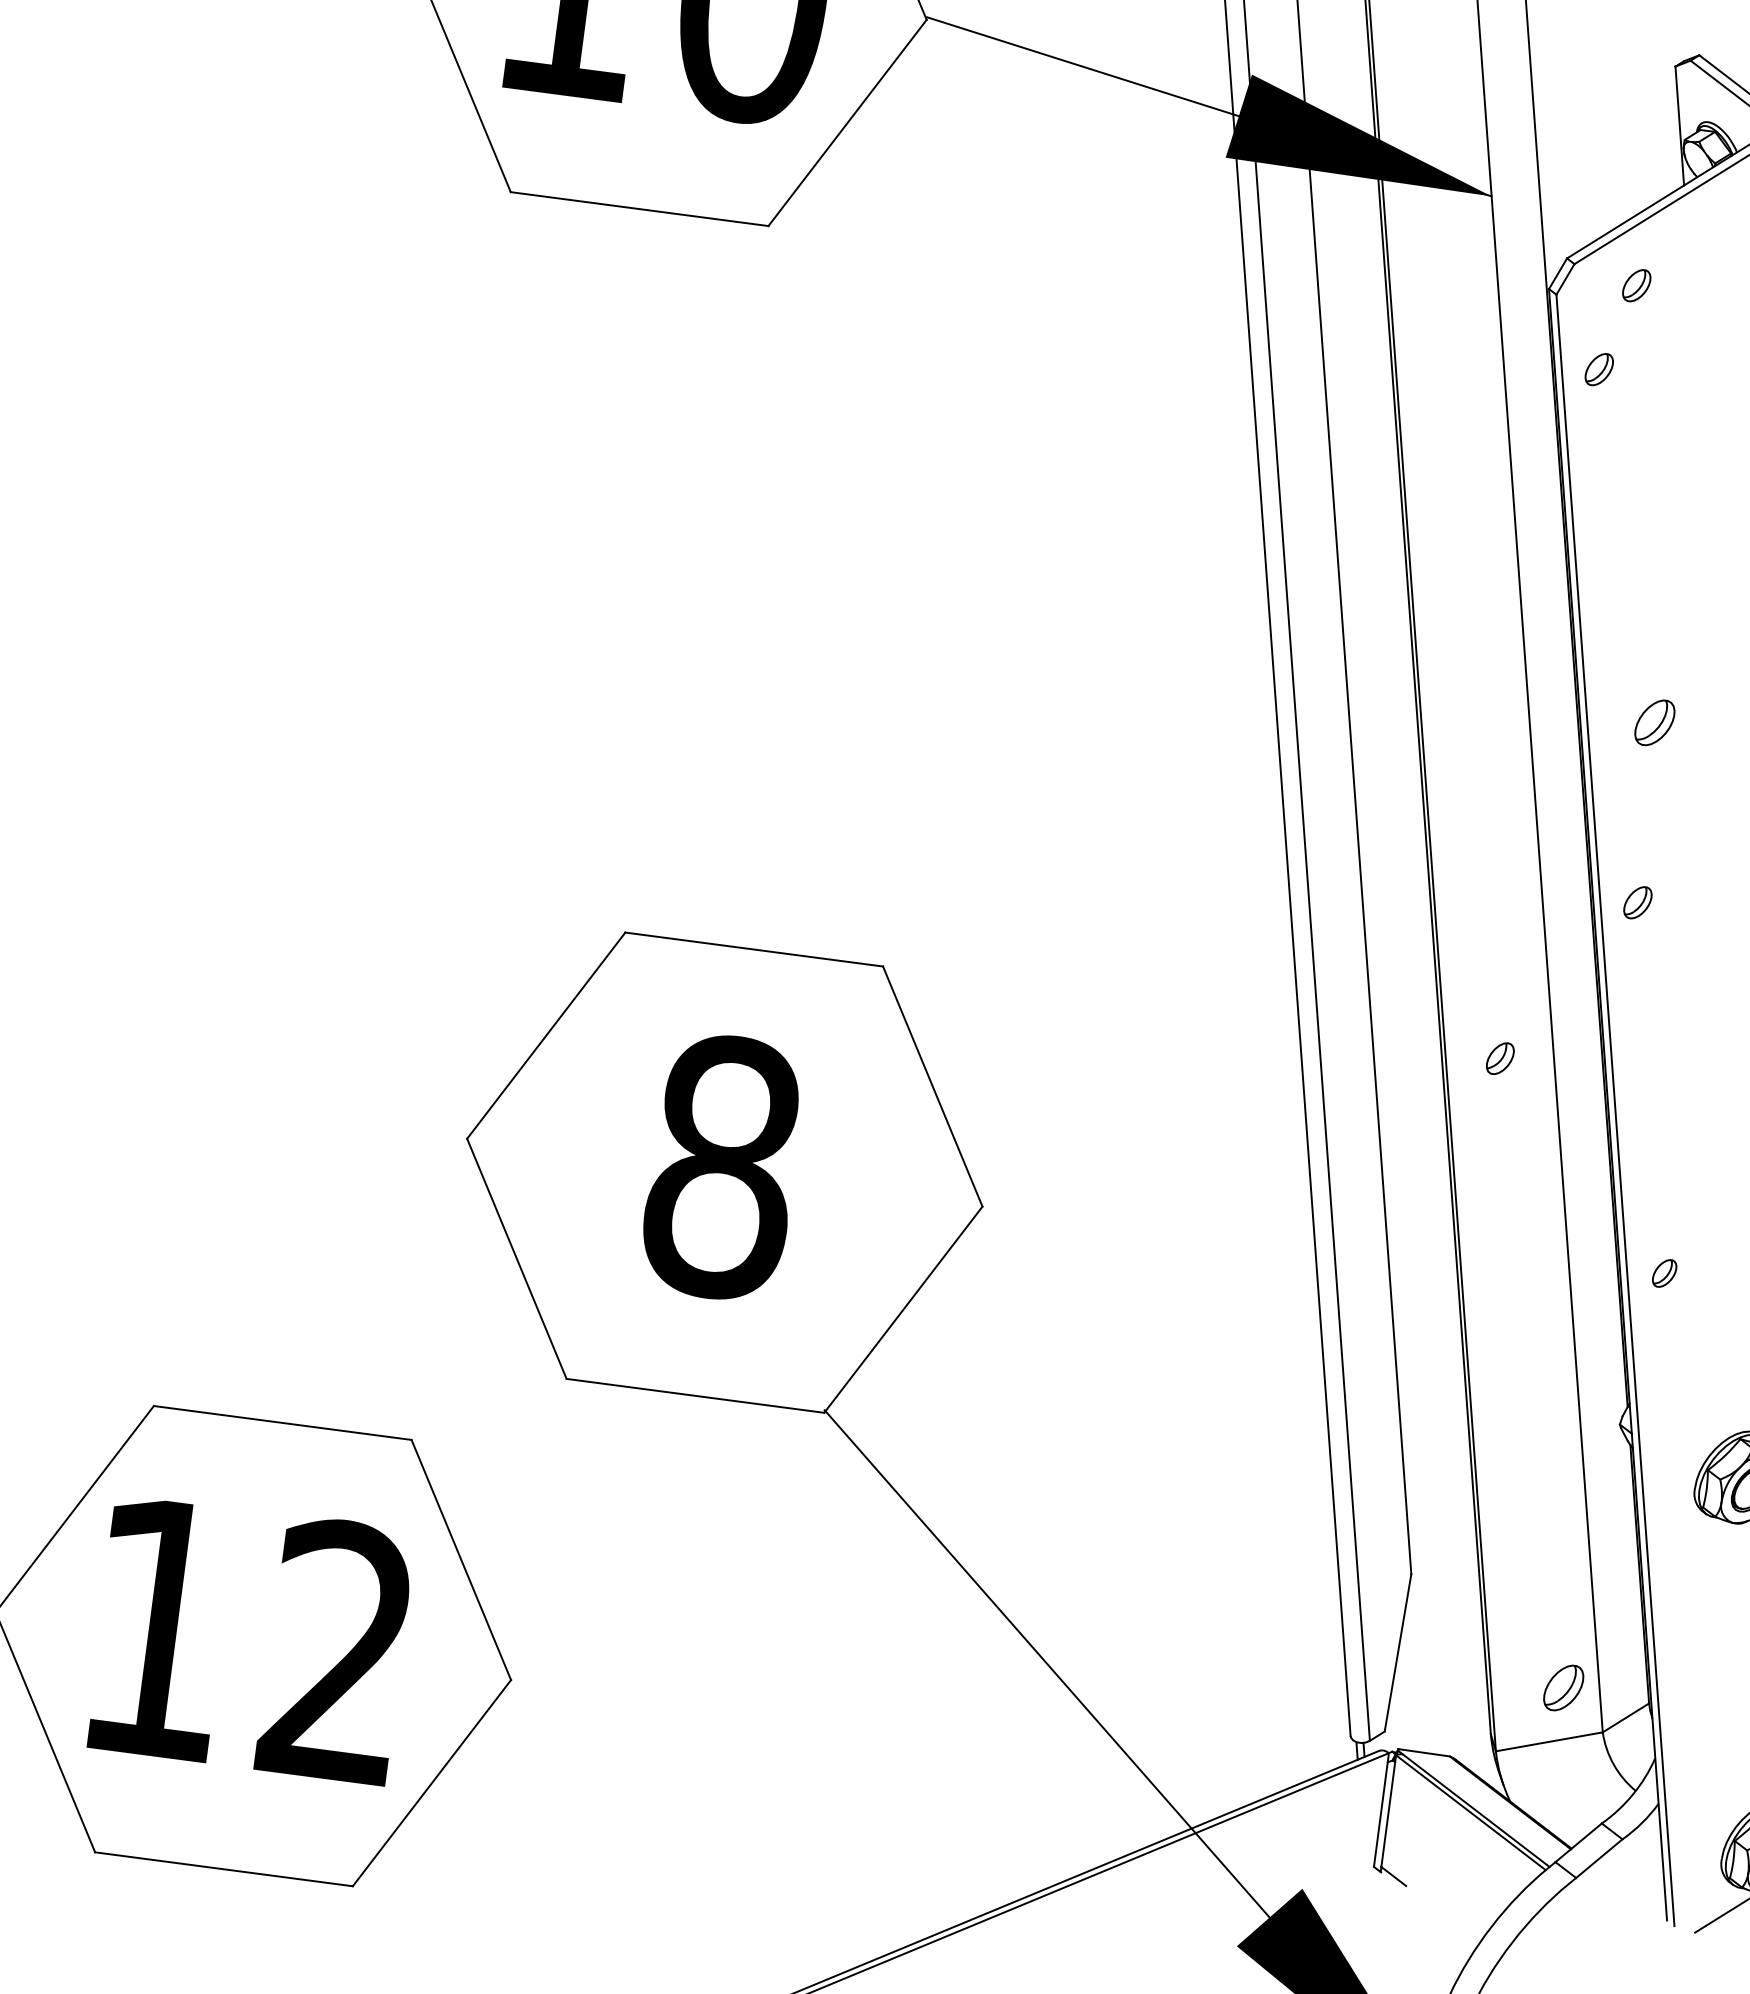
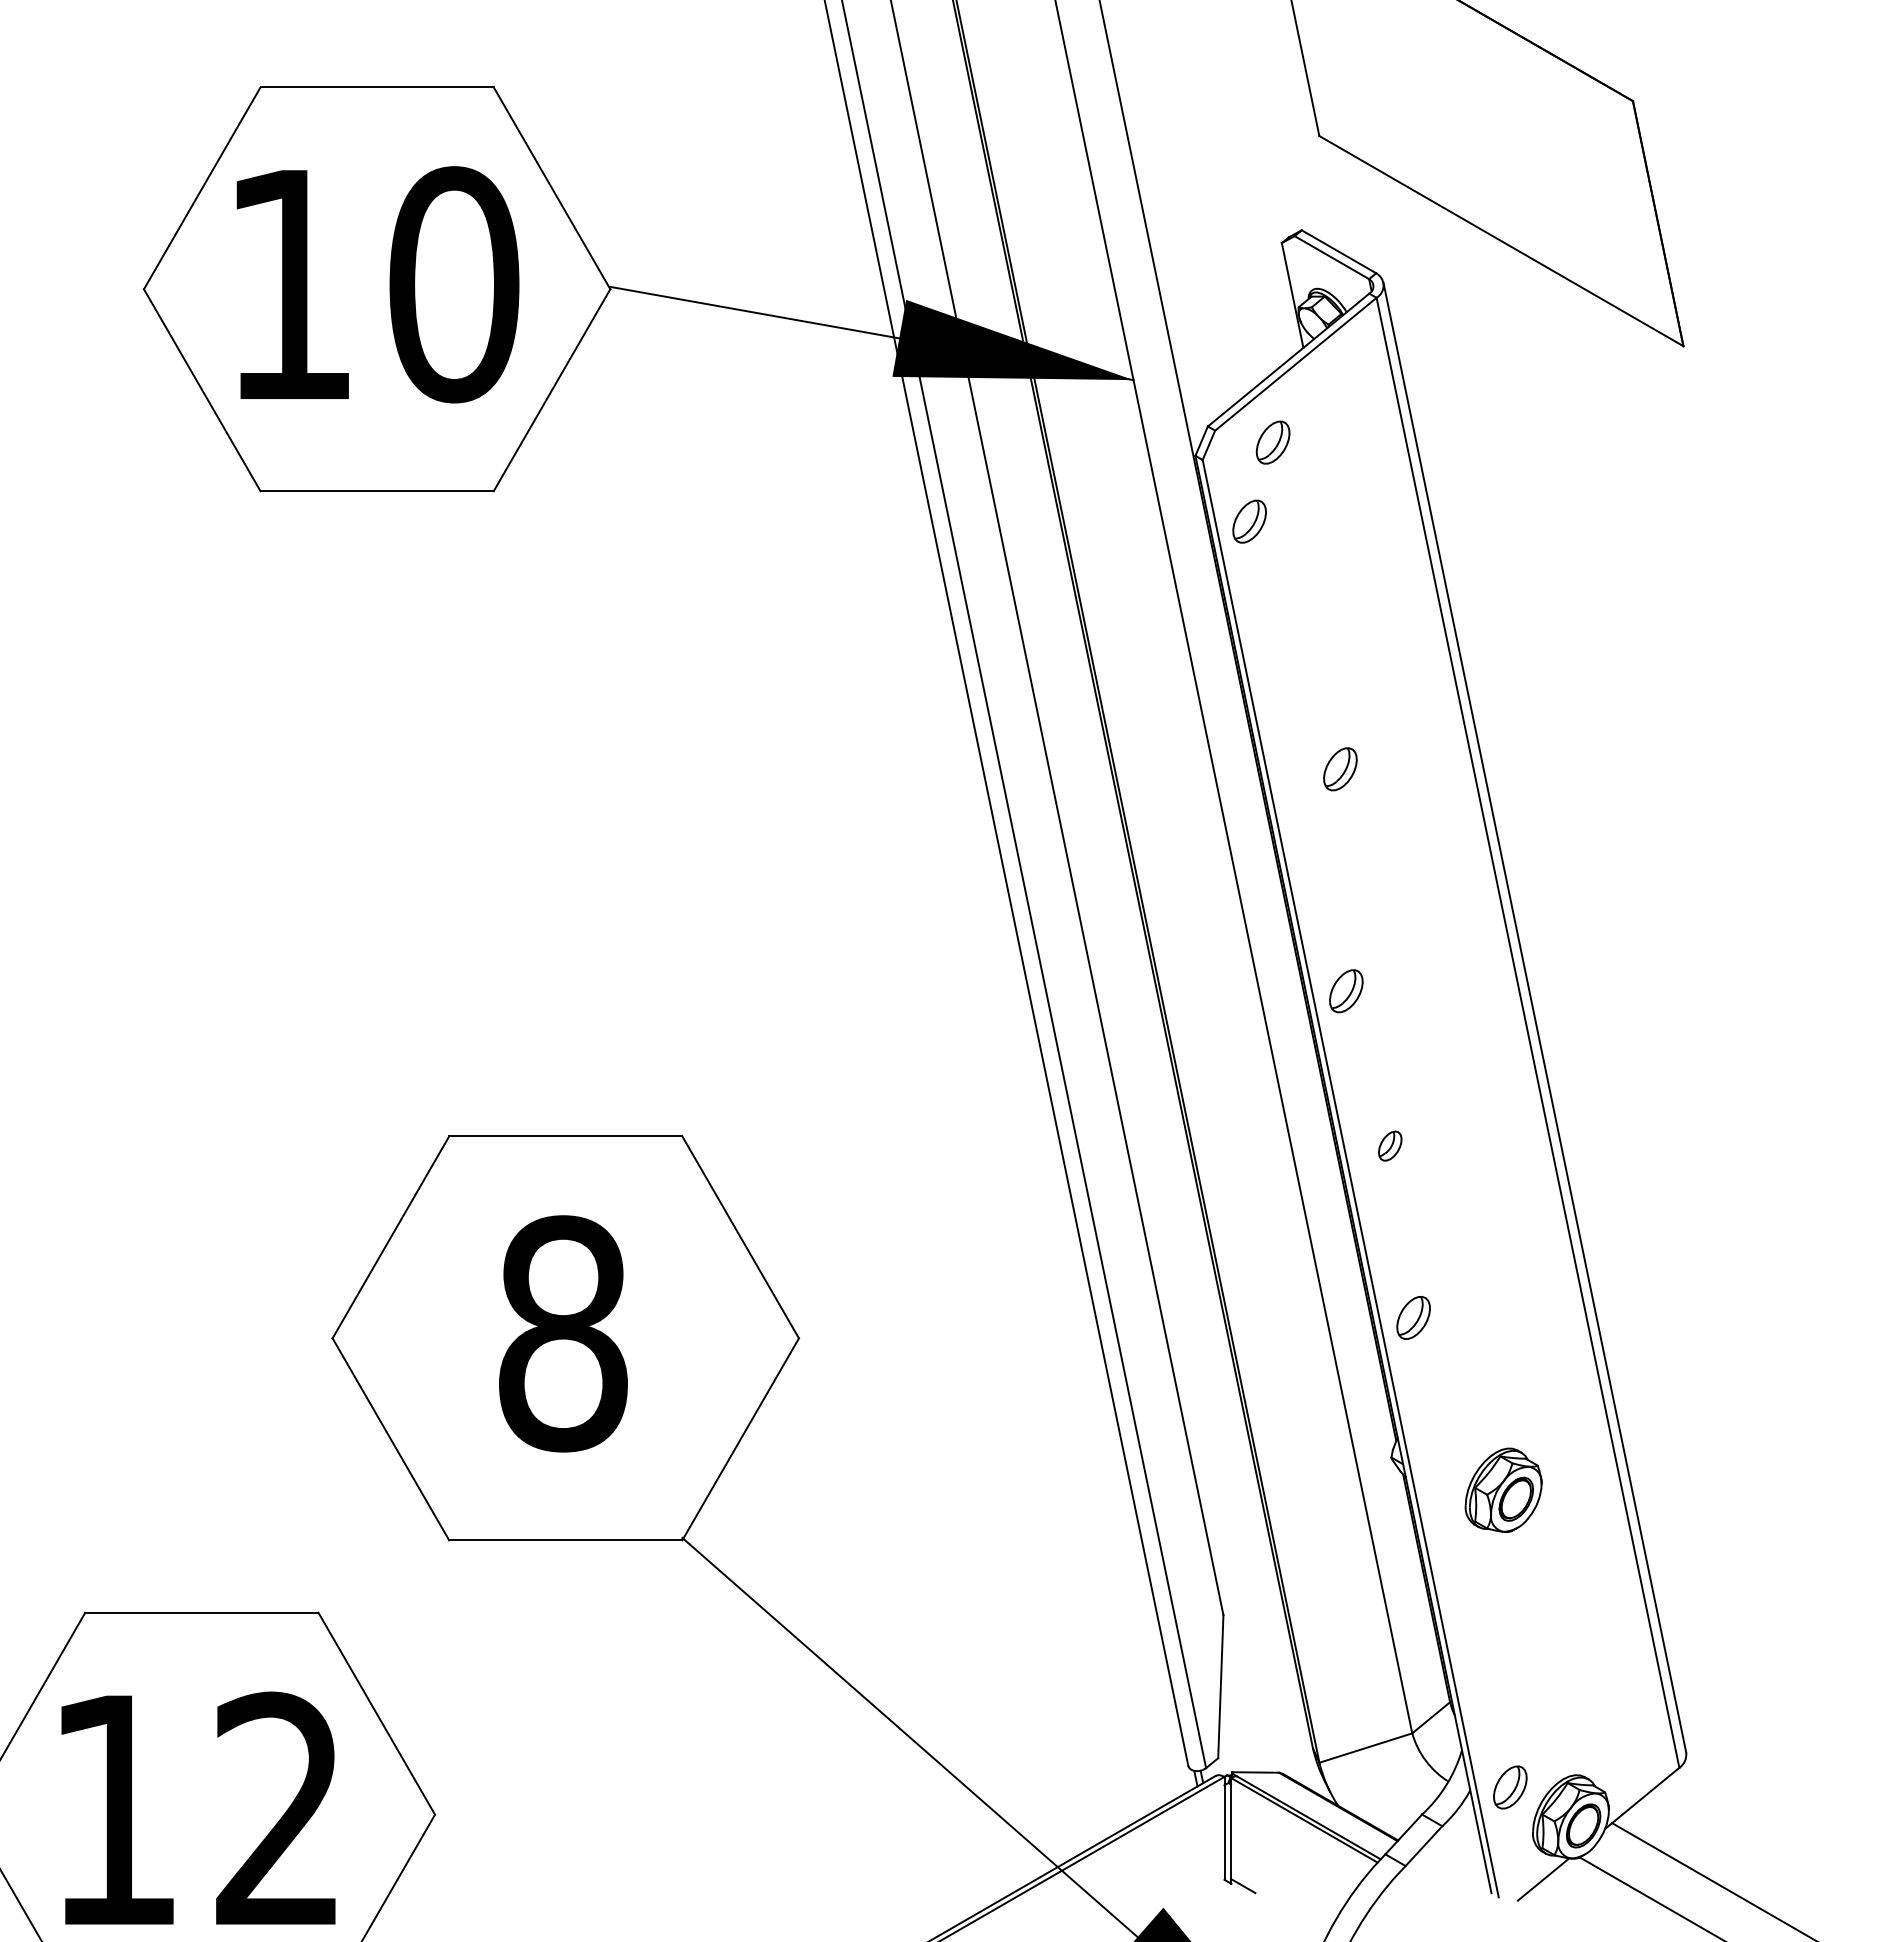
part: (1636, 285) -> (1272, 442), size x1.43
part: (1599, 369) -> (1249, 521), size x1.43
part: (1654, 723) -> (1340, 769), moved
part: (1638, 902) -> (1346, 991), size x1.43
part: (1500, 1058) -> (1390, 1145), moved
part: (1664, 1272) -> (1413, 1317), size x1.67
part: (1563, 1688) -> (1510, 1787), moved

